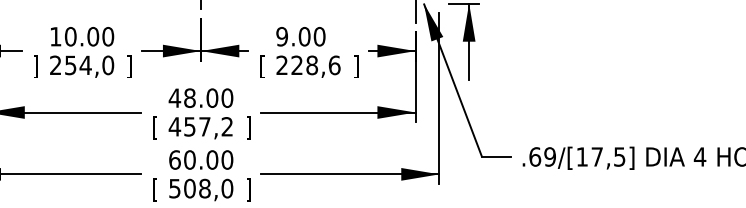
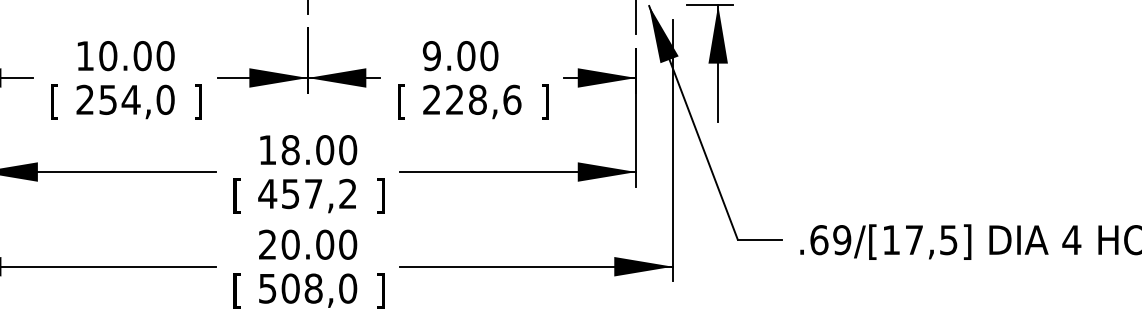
text: (35, 66) -> (54, 101), ] -> [
text: (174, 97) -> (267, 149), 48.00 -> 18.00
text: (174, 159) -> (267, 243), 60.00 -> 20.00

